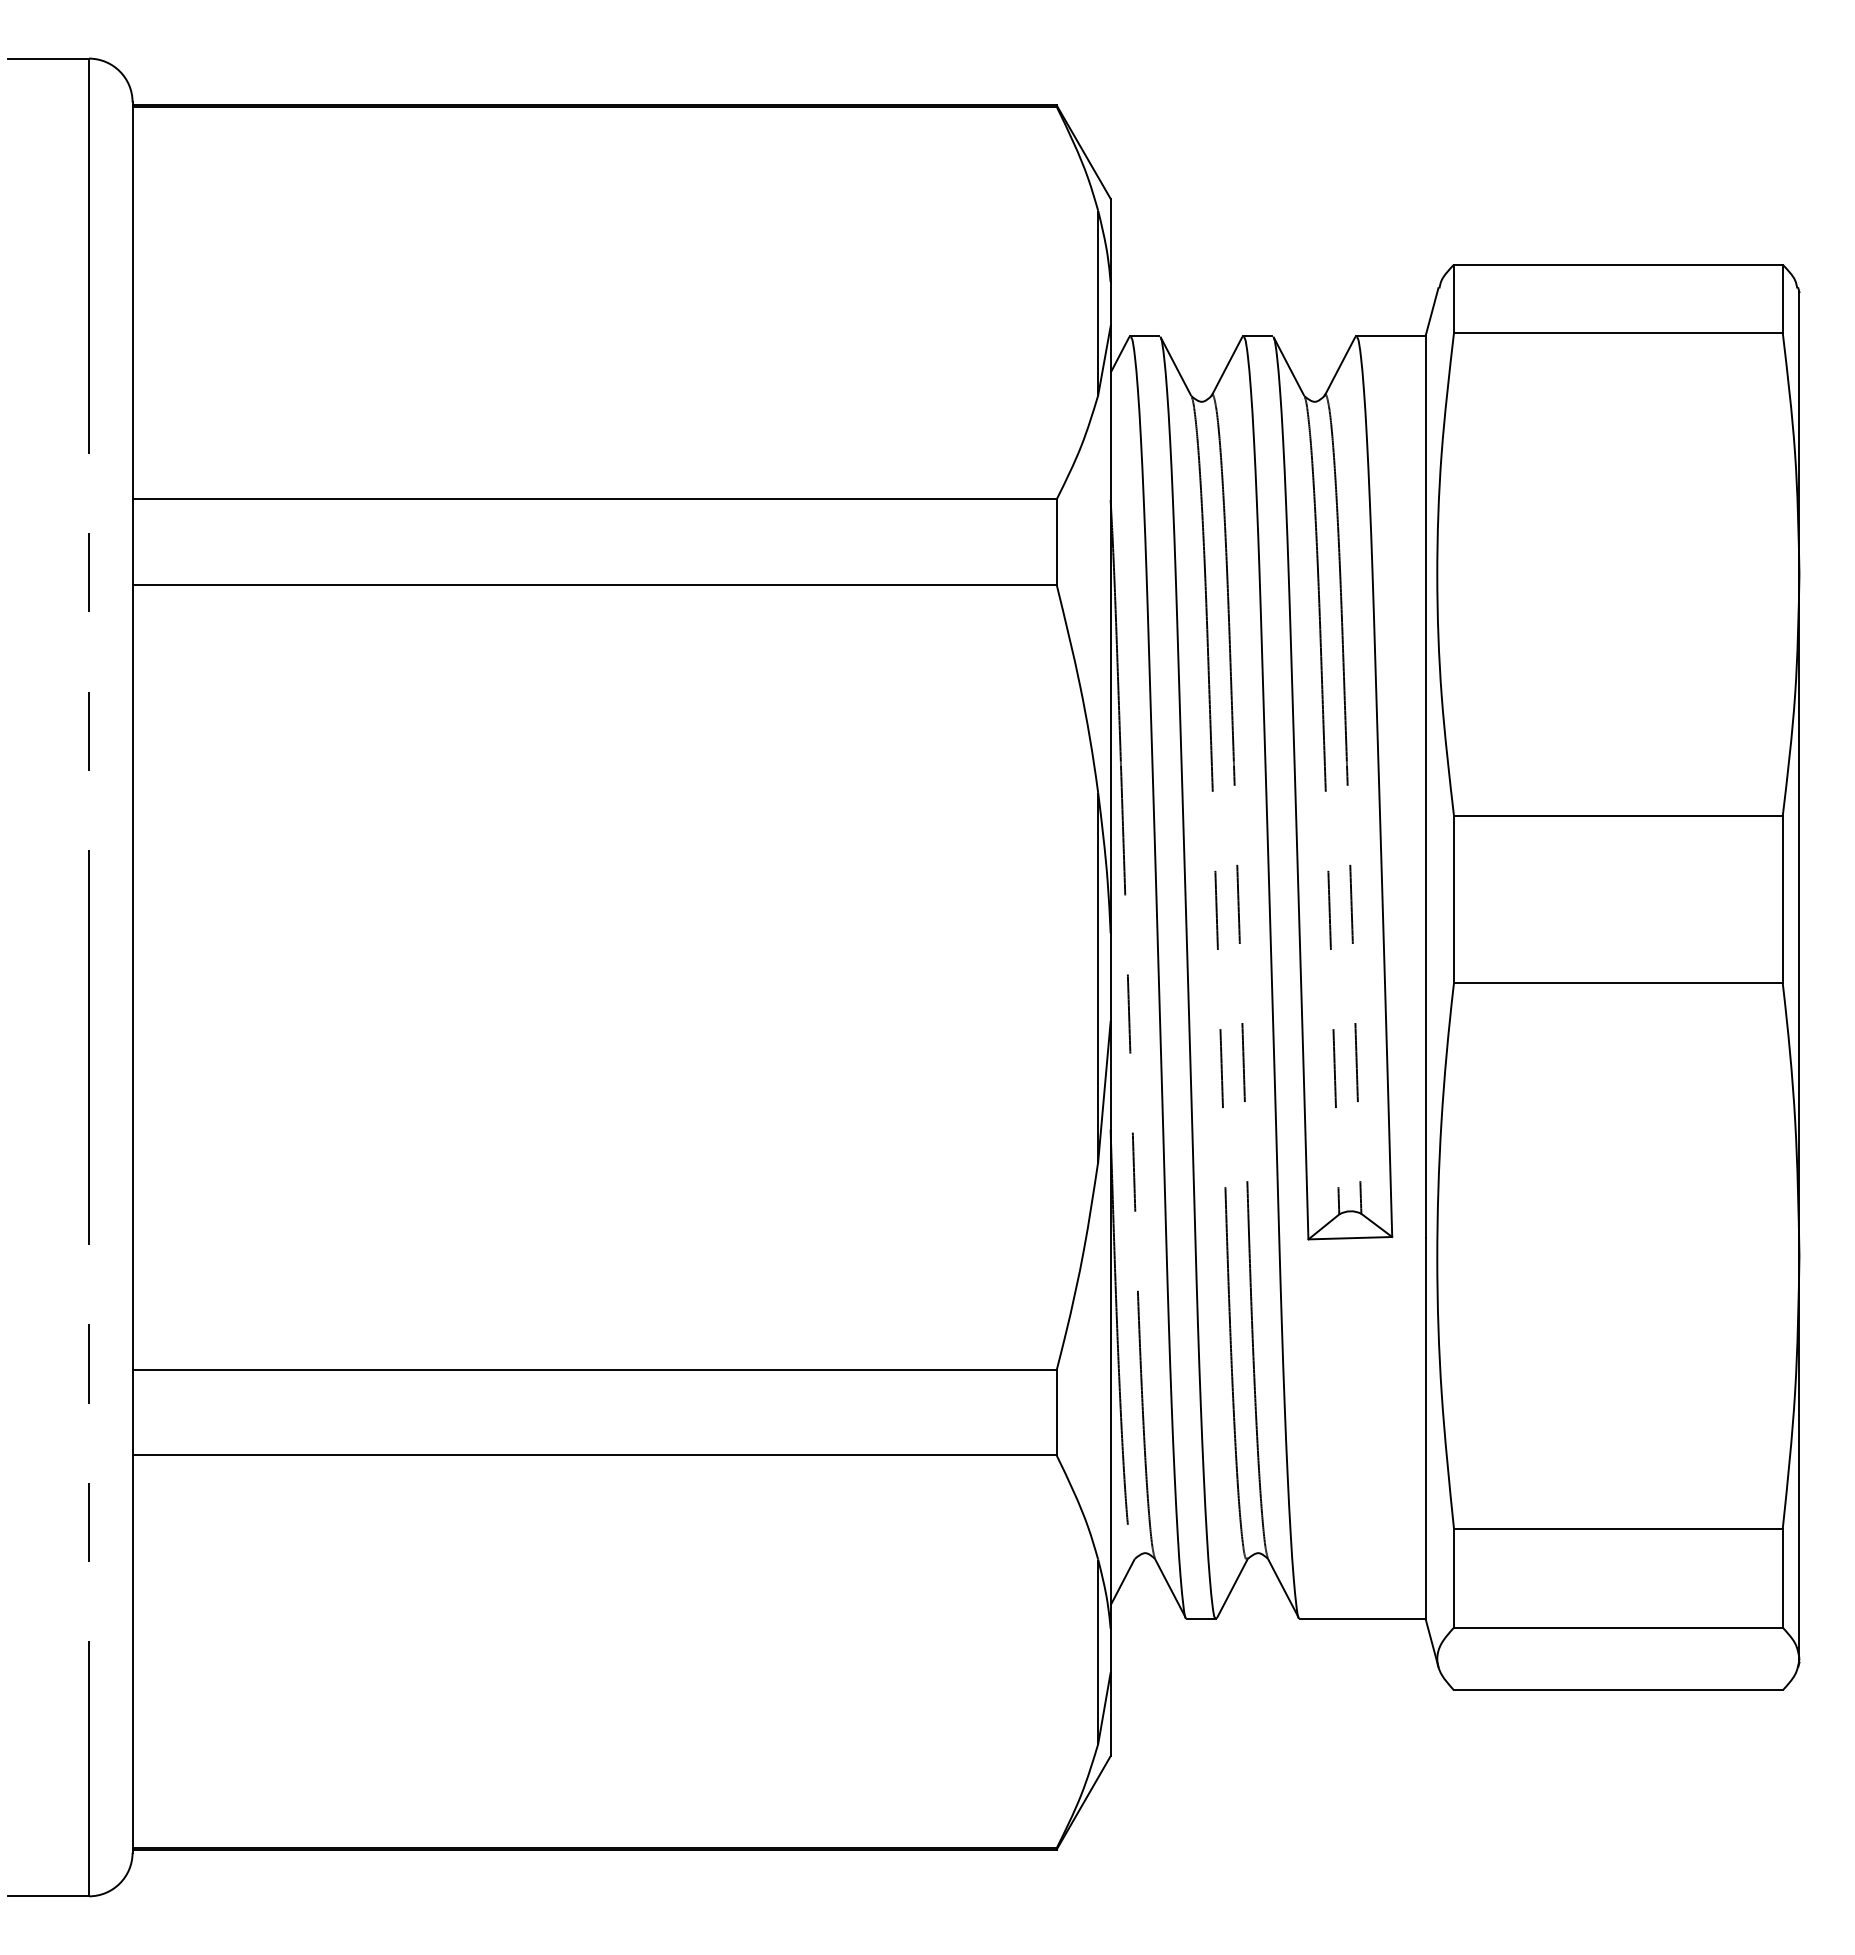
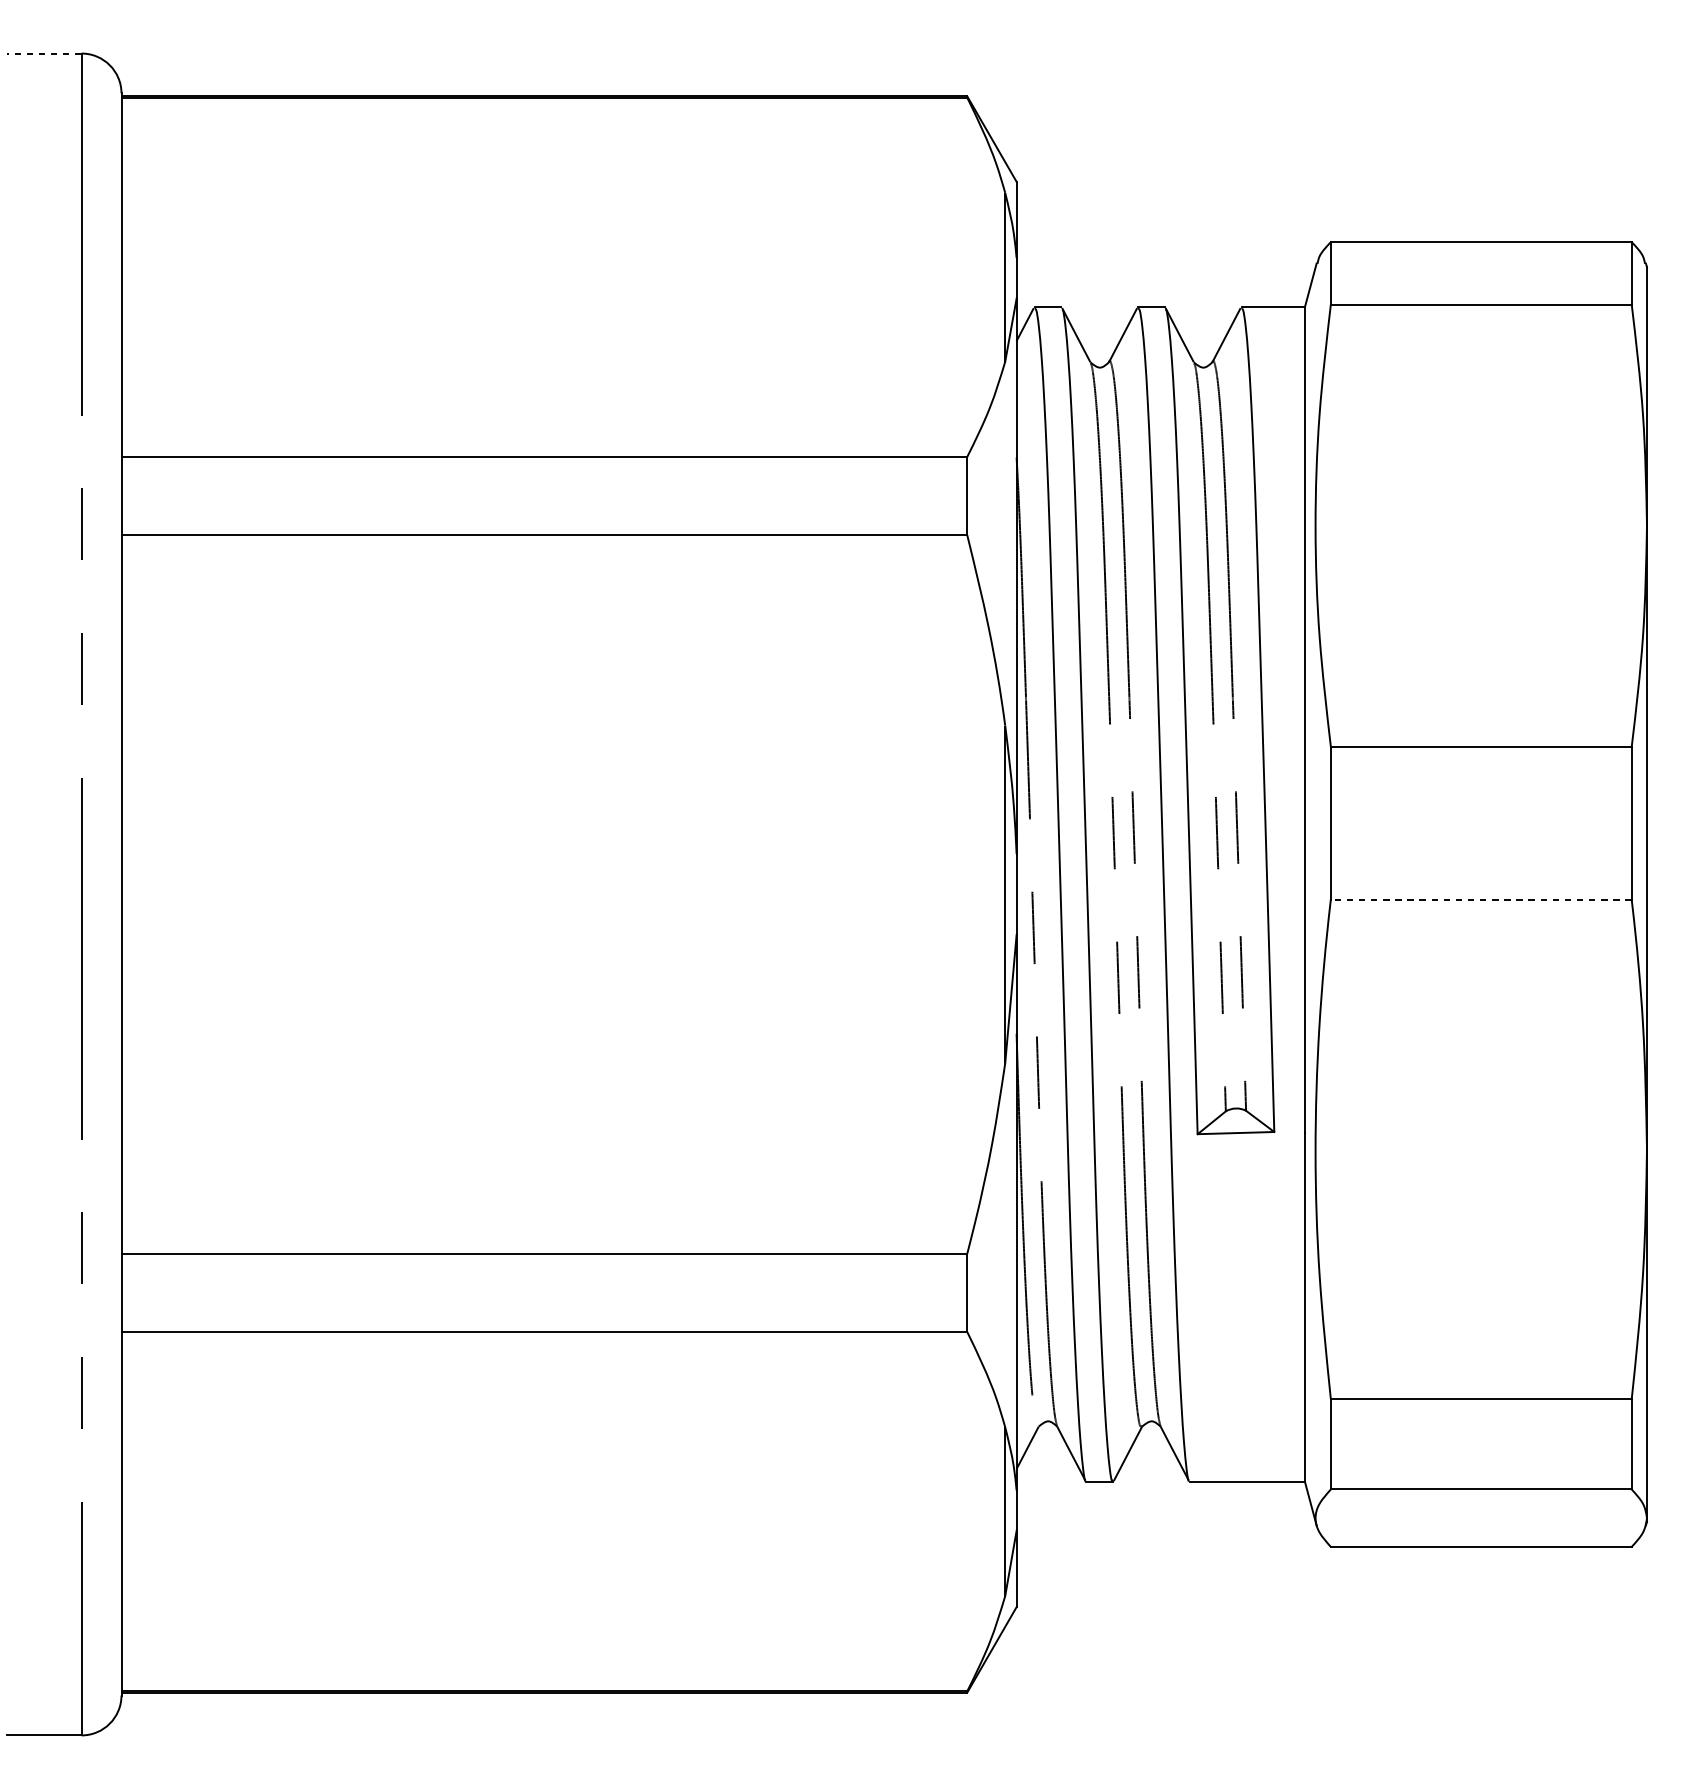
line: (48, 58) -> (44, 53), solid -> dashed
line: (1617, 982) -> (1480, 899), solid -> dashed

